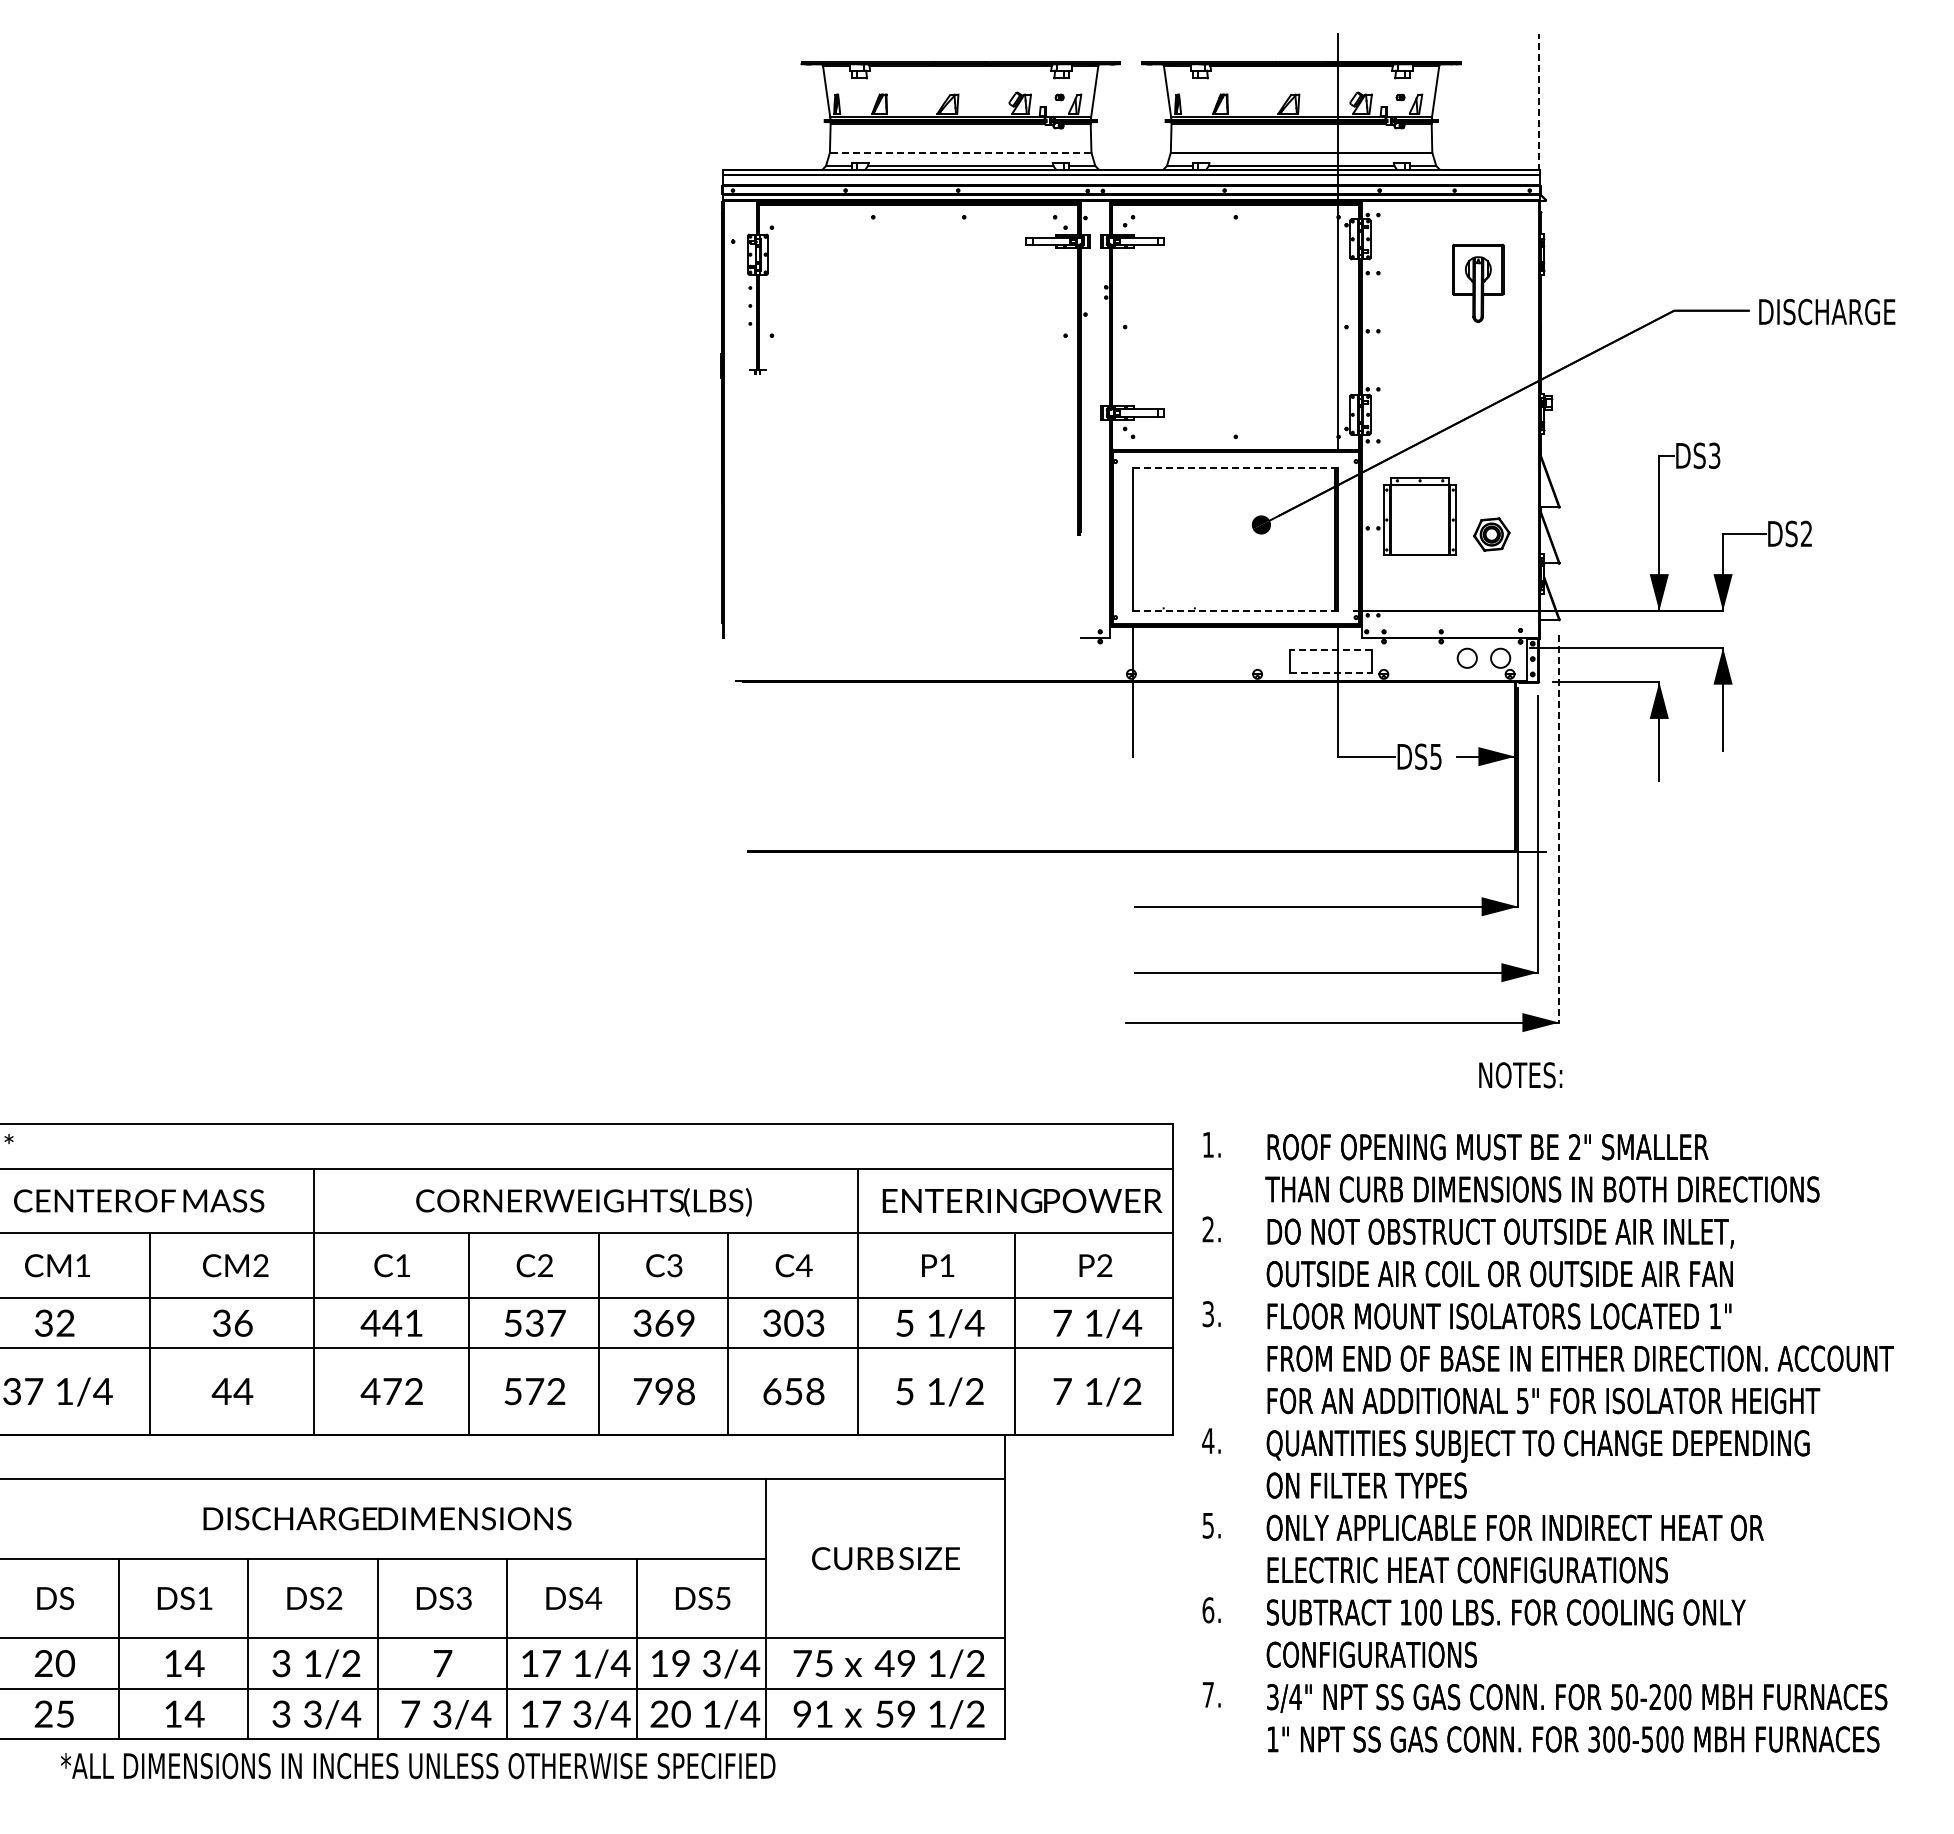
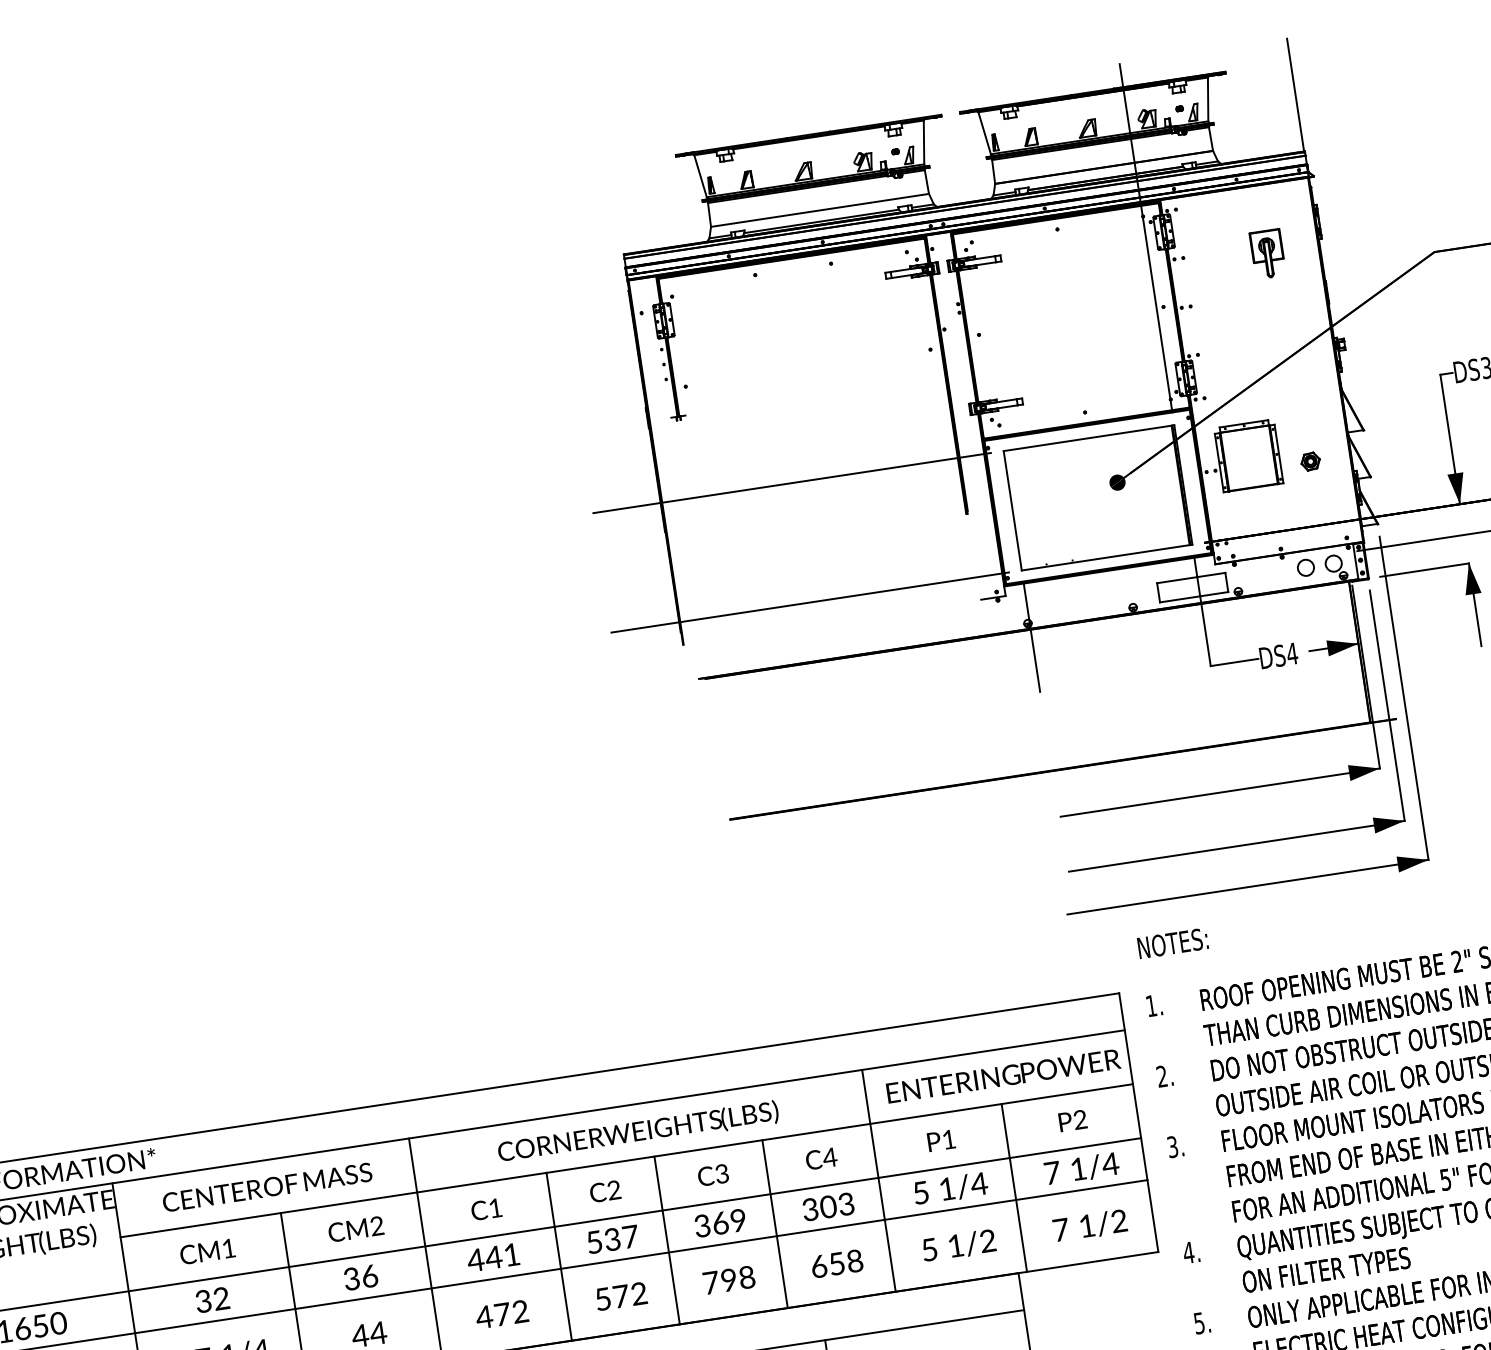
line: (1539, 102) -> (1296, 95), dashed -> solid
line: (960, 152) -> (819, 210), dashed -> solid
part: (1477, 283) -> (1267, 254), size x0.71
line: (879, 467) -> (792, 482), added
line: (1235, 467) -> (1088, 438), dashed -> solid
part: (1491, 534) -> (1310, 461), size x0.62
line: (879, 611) -> (810, 602), added
line: (1236, 611) -> (1107, 557), dashed -> solid
line: (1330, 649) -> (1190, 577), dashed -> solid
line: (1330, 672) -> (1193, 596), dashed -> solid
text: (1435, 756) -> (1291, 653), DS5 -> DS4
line: (1559, 828) -> (1404, 698), dashed -> solid
text: (1520, 1075) -> (1172, 943), moved

